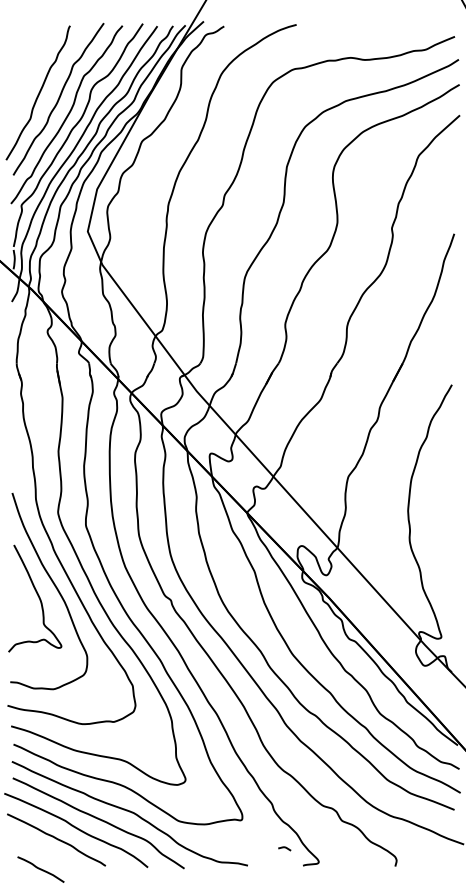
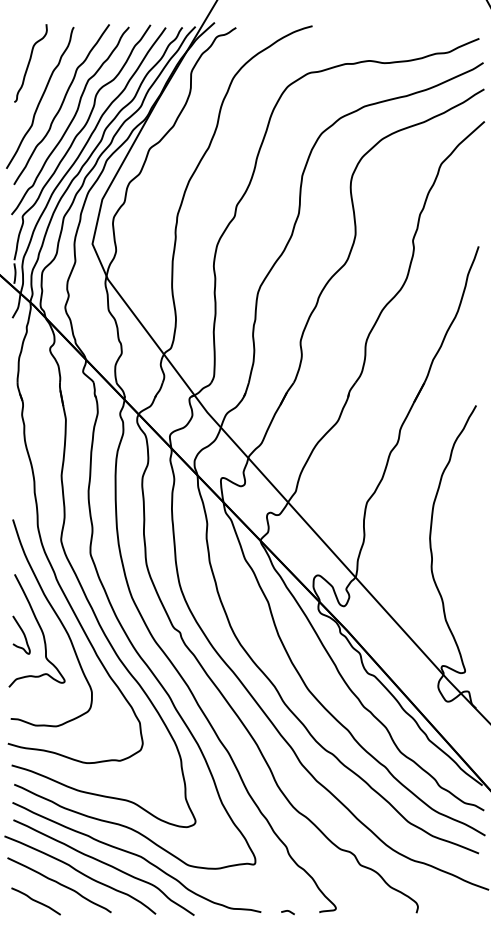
curve: (28, 59) -> (30, 62), added
curve: (21, 601) -> (22, 633), added
curve: (284, 847) -> (287, 911), moved
line: (40, 869) -> (35, 901), moved

